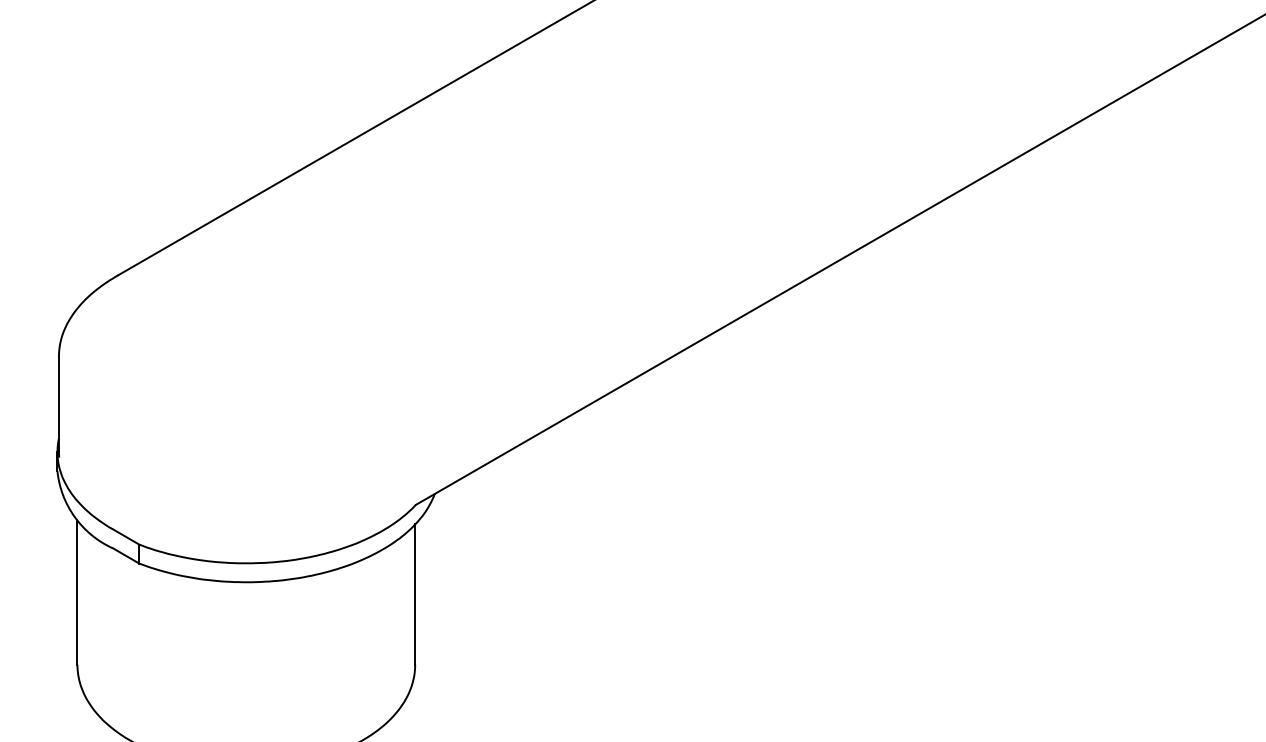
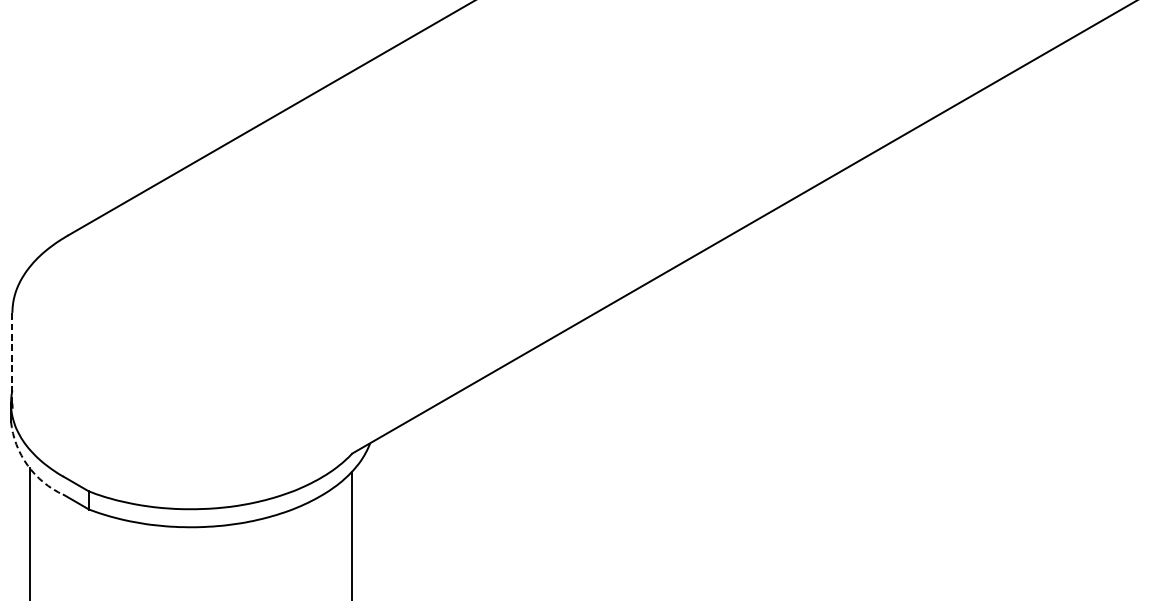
line: (58, 404) -> (12, 358), solid -> dashed
arc: (74, 517) -> (27, 465), solid -> dashed

